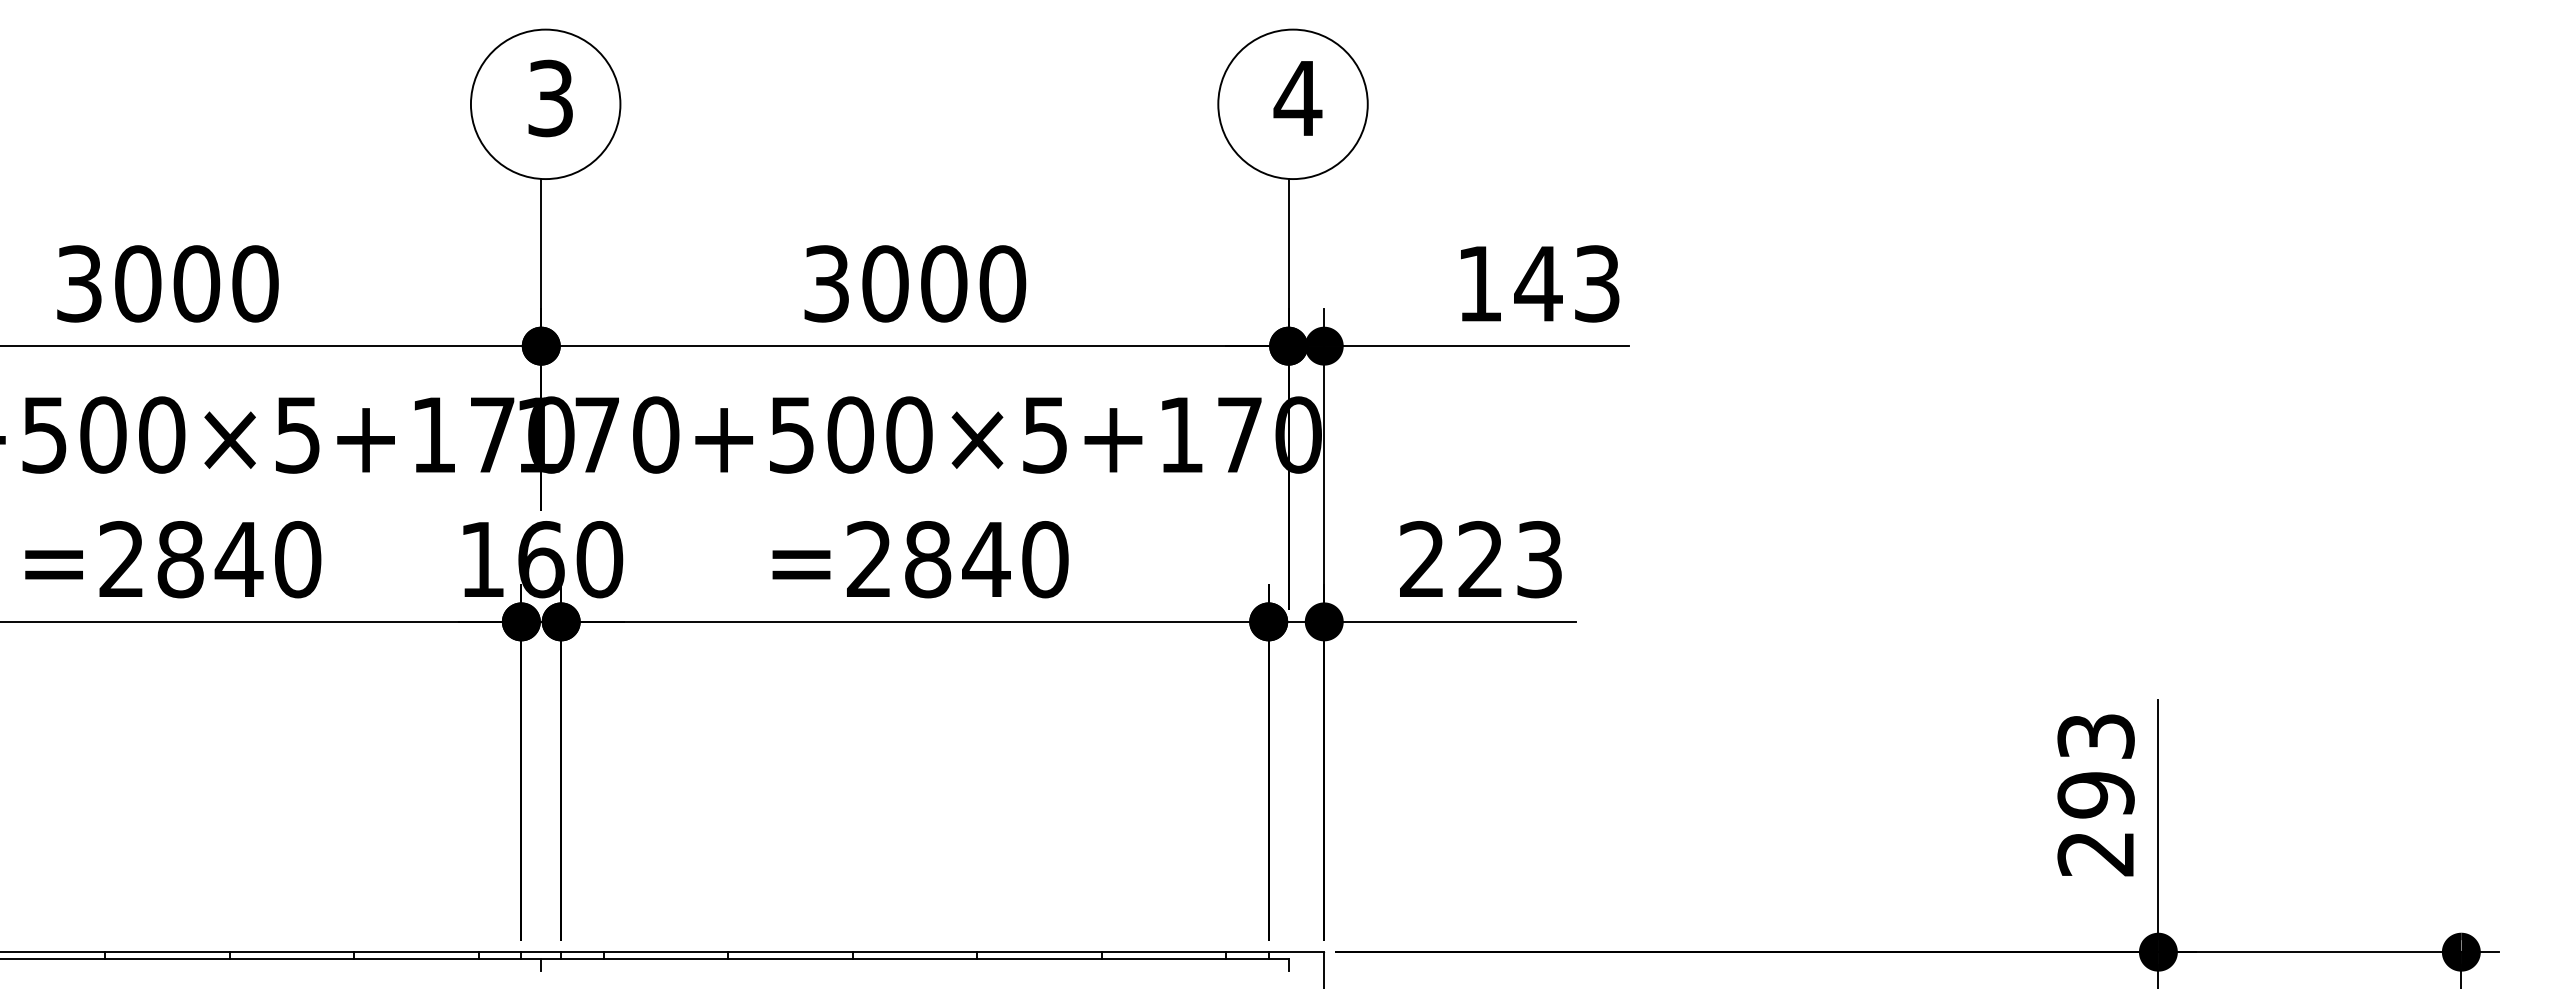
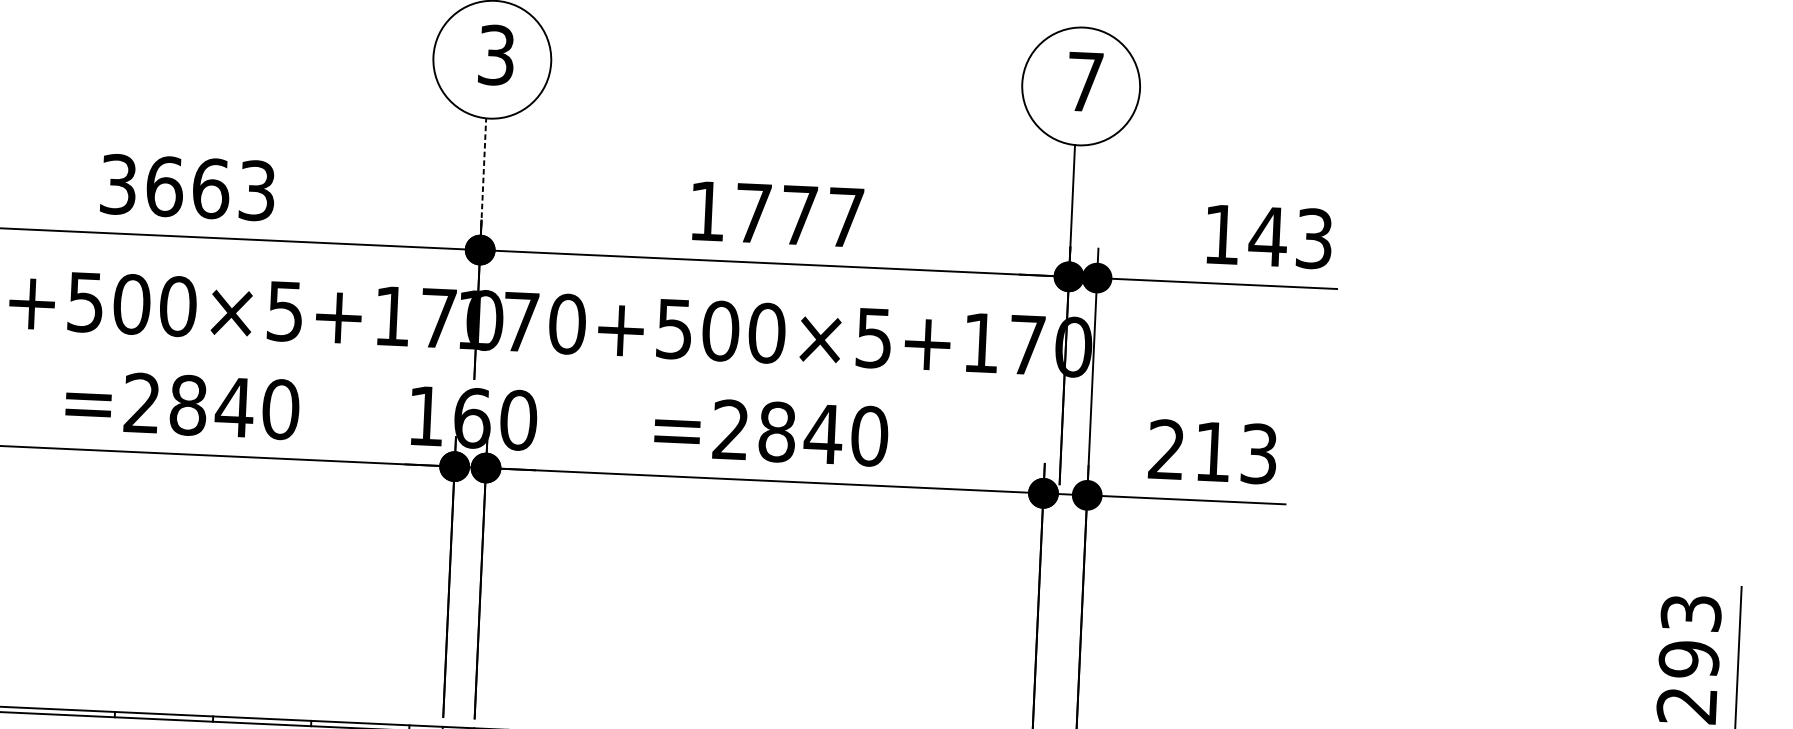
text: (1297, 98) -> (1084, 82), 4 -> 7
line: (541, 247) -> (483, 172), solid -> dashed
text: (196, 283) -> (210, 188), 3000 -> 3663
text: (915, 283) -> (777, 214), 3000 -> 1777
text: (1479, 558) -> (1211, 450), 223 -> 213

